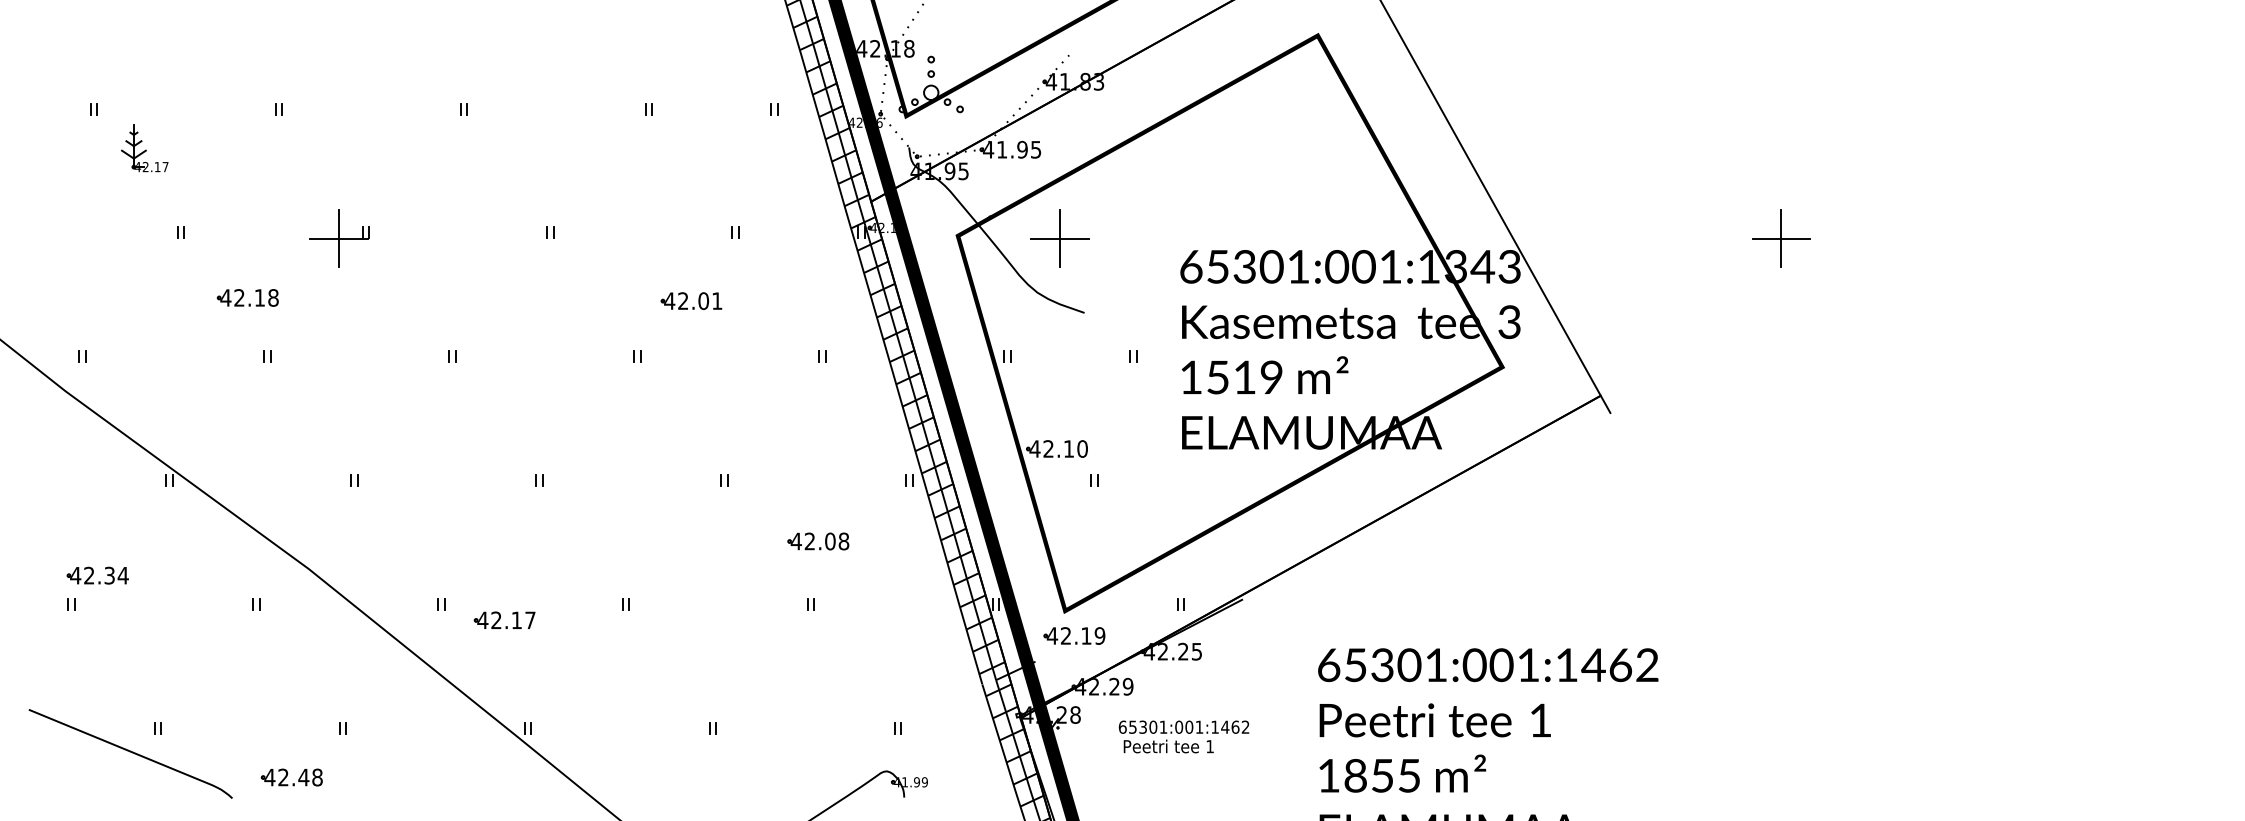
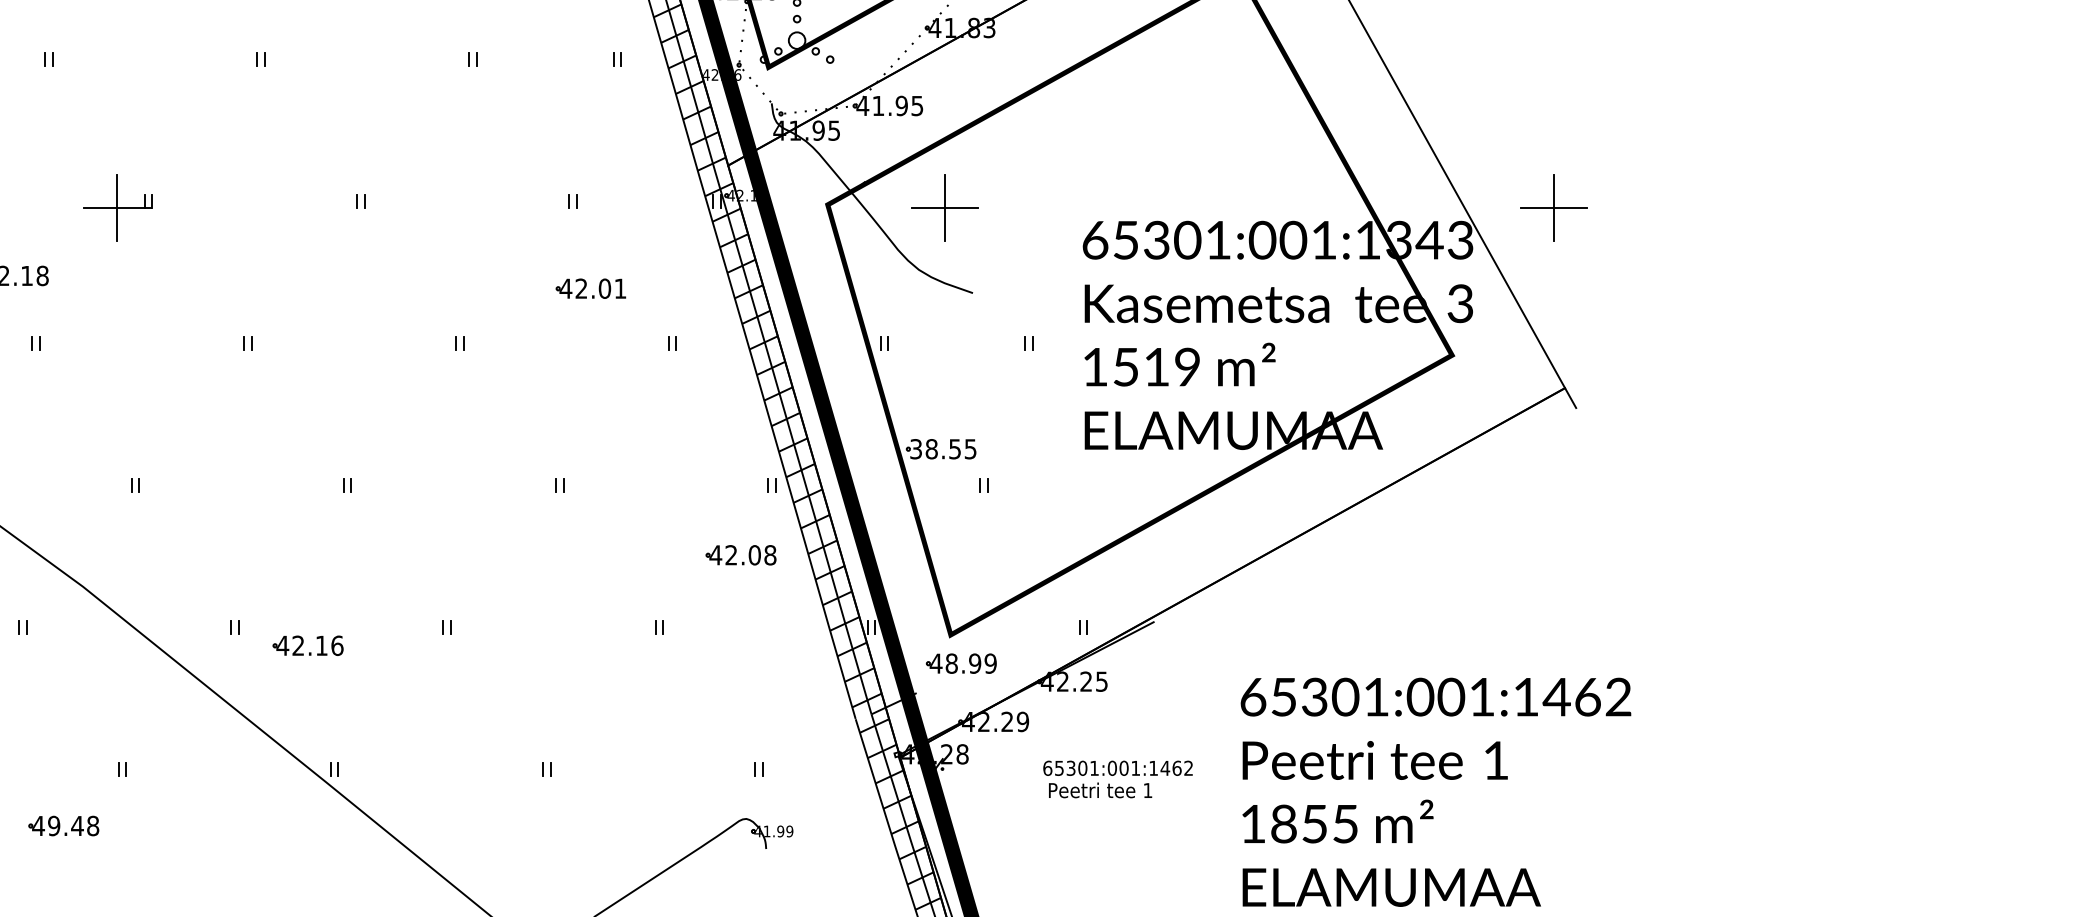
part: (1781, 238) -> (1554, 207), moved
part: (691, 300) -> (590, 288), moved
text: (1058, 448) -> (943, 448), 42.10 -> 38.55
part: (818, 541) -> (741, 555), moved
text: (530, 620) -> (337, 645), 42.17 -> 42.16
text: (1075, 635) -> (962, 663), 42.19 -> 48.99
text: (1183, 736) -> (1117, 778), moved
text: (283, 777) -> (54, 825), 42.48 -> 49.48

